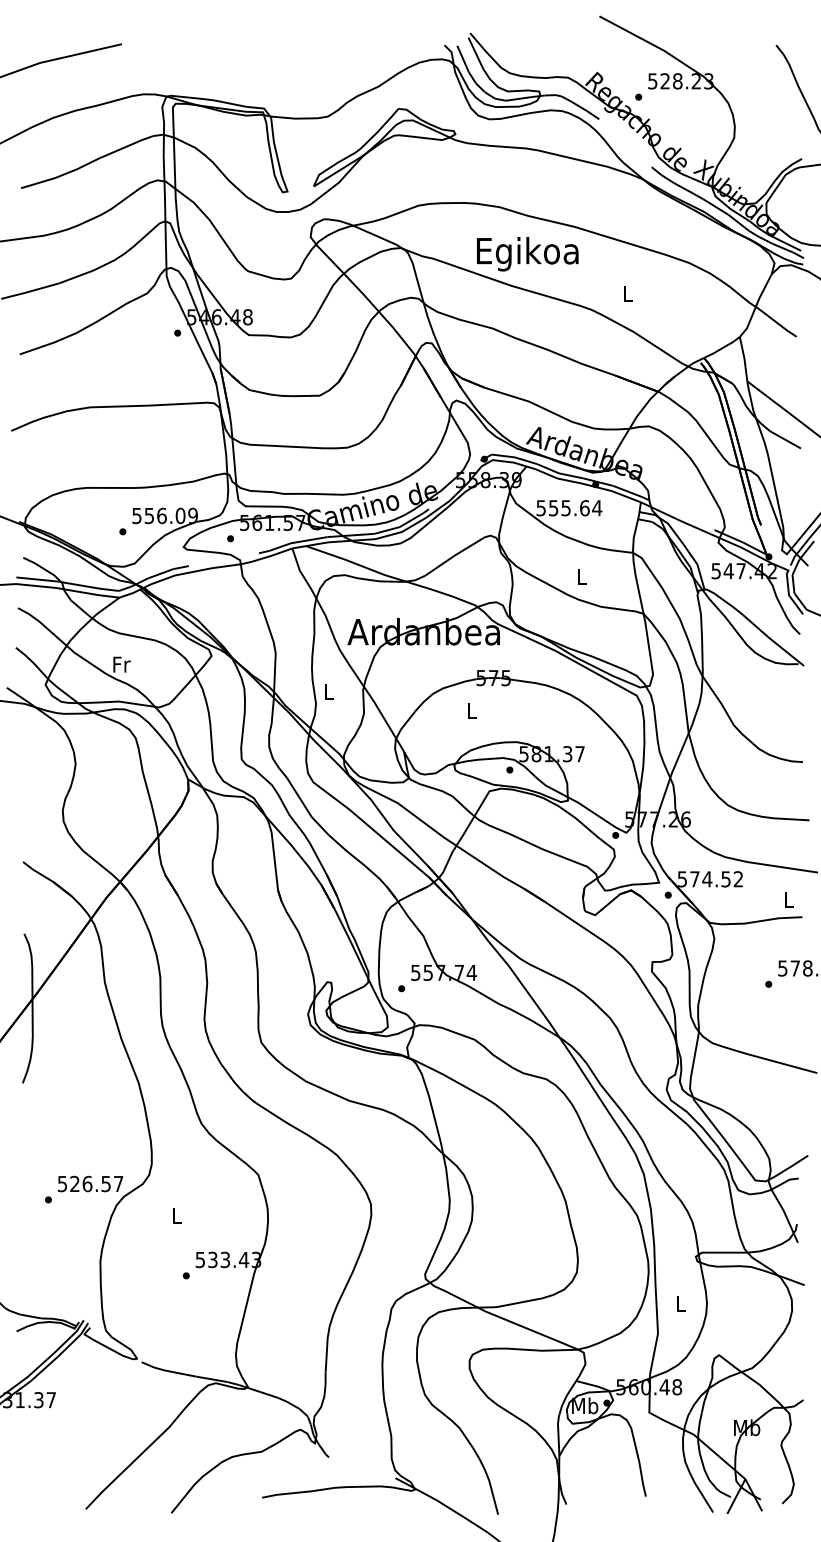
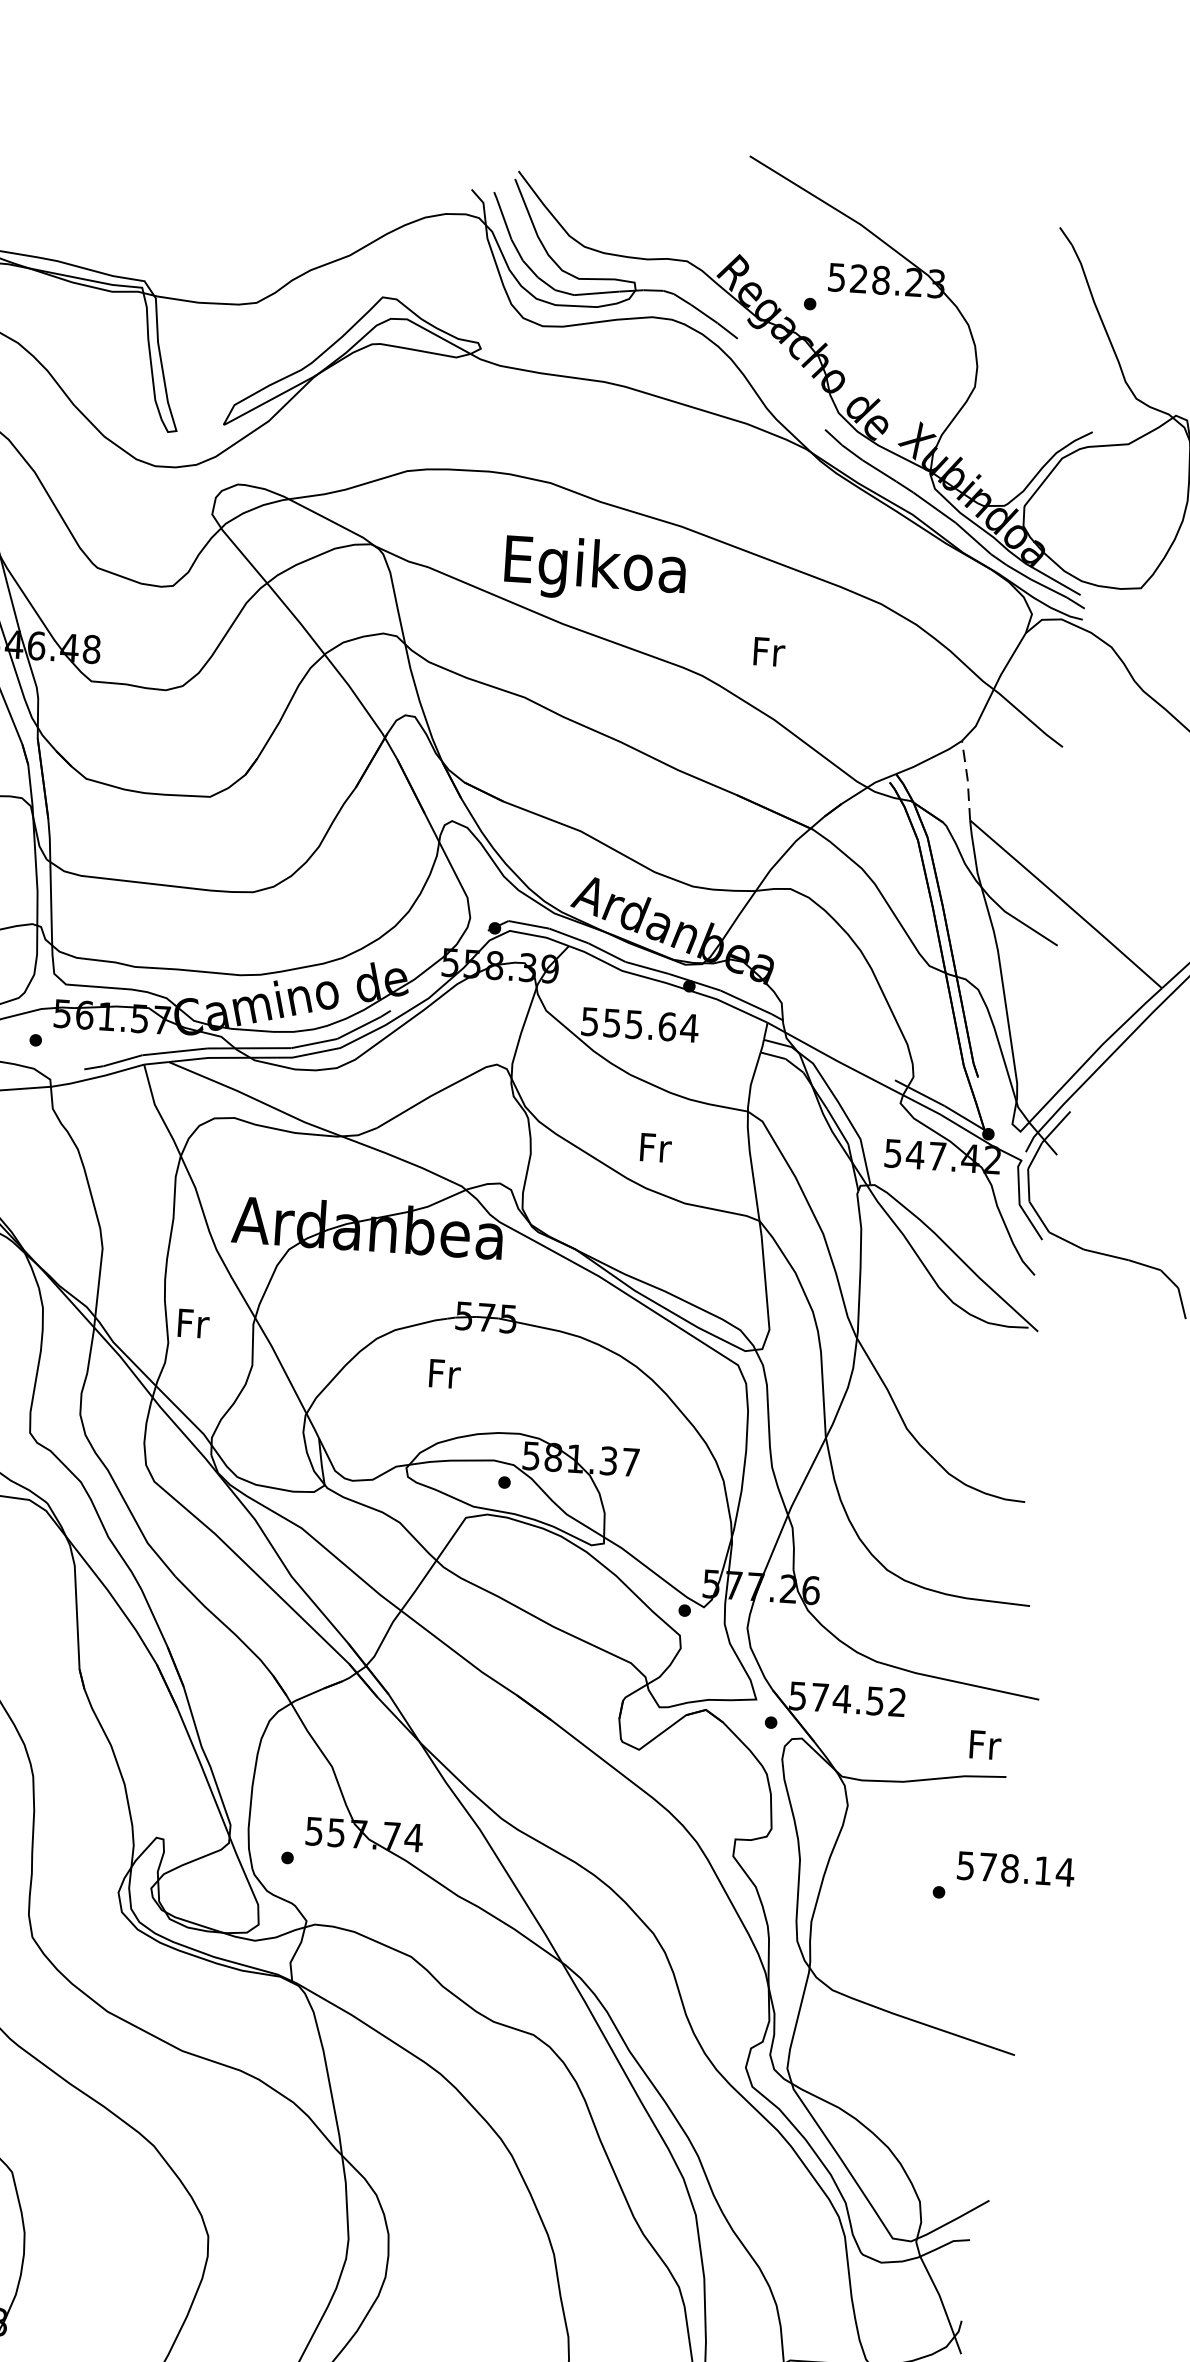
text: (628, 293) -> (769, 650), L -> Fr
line: (744, 358) -> (967, 779), solid -> dashed
text: (582, 576) -> (655, 1147), L -> Fr
text: (329, 691) -> (193, 1322), L -> Fr
text: (472, 711) -> (444, 1374), L -> Fr
text: (789, 899) -> (985, 1744), L -> Fr

